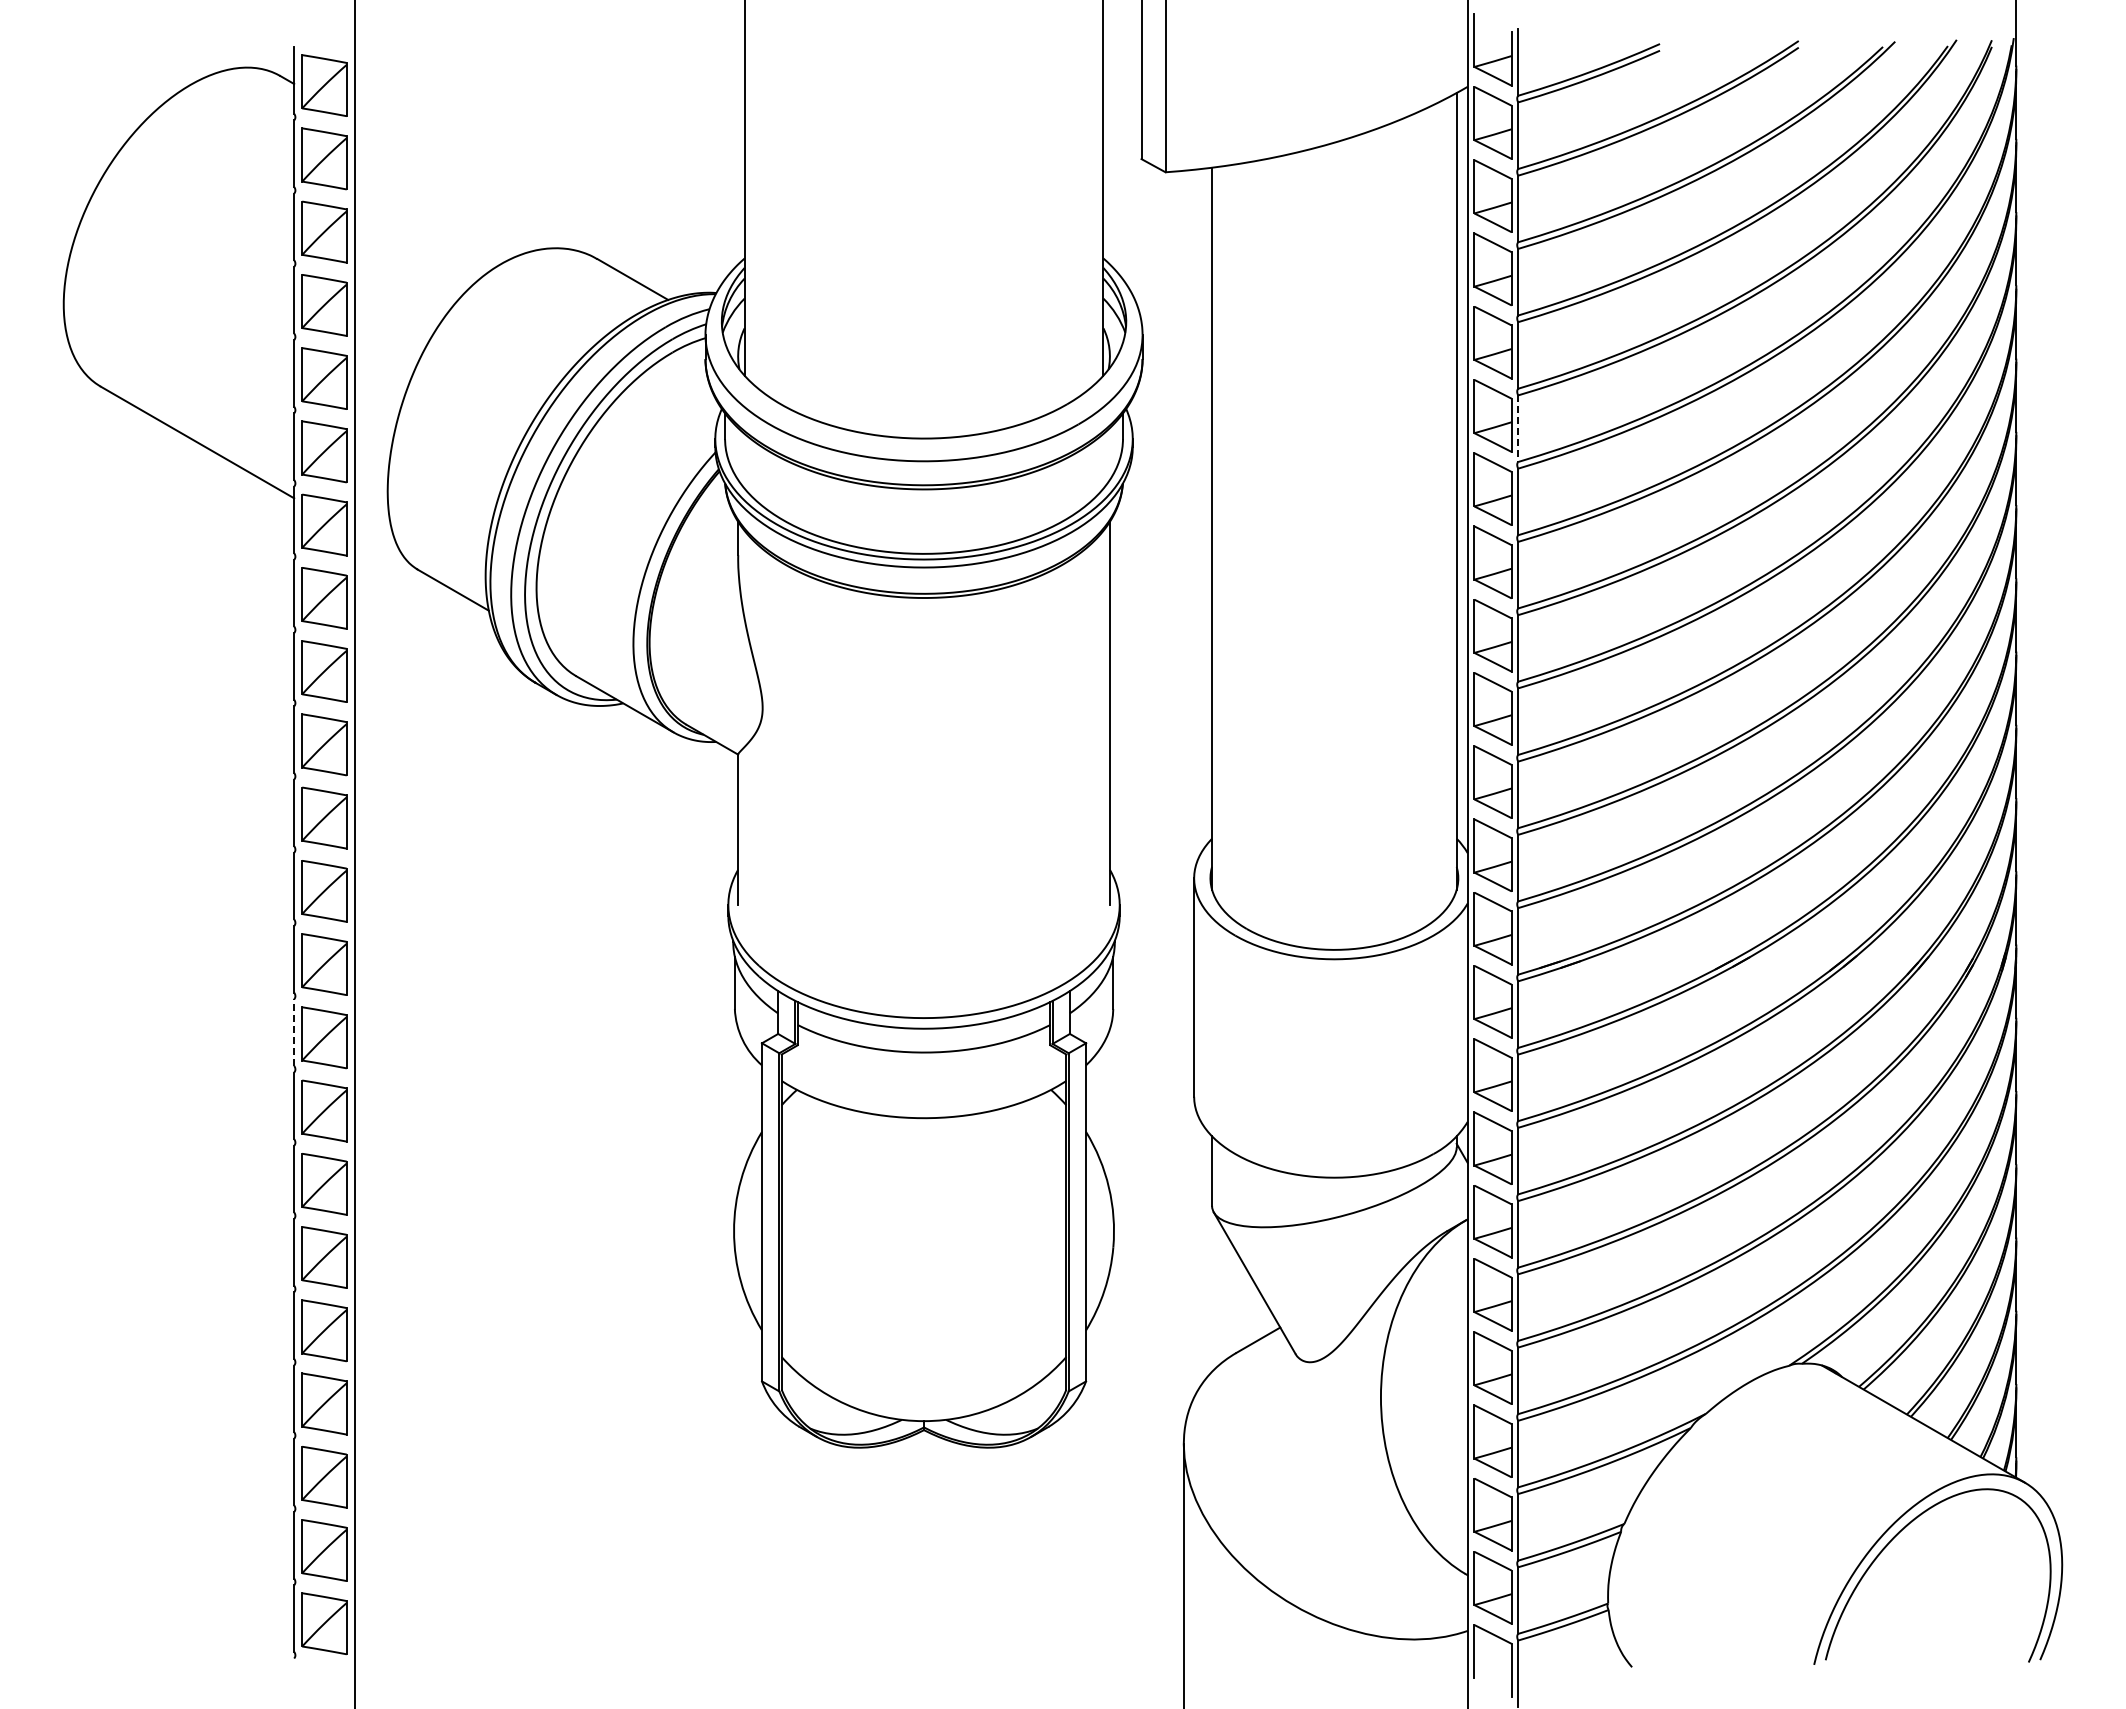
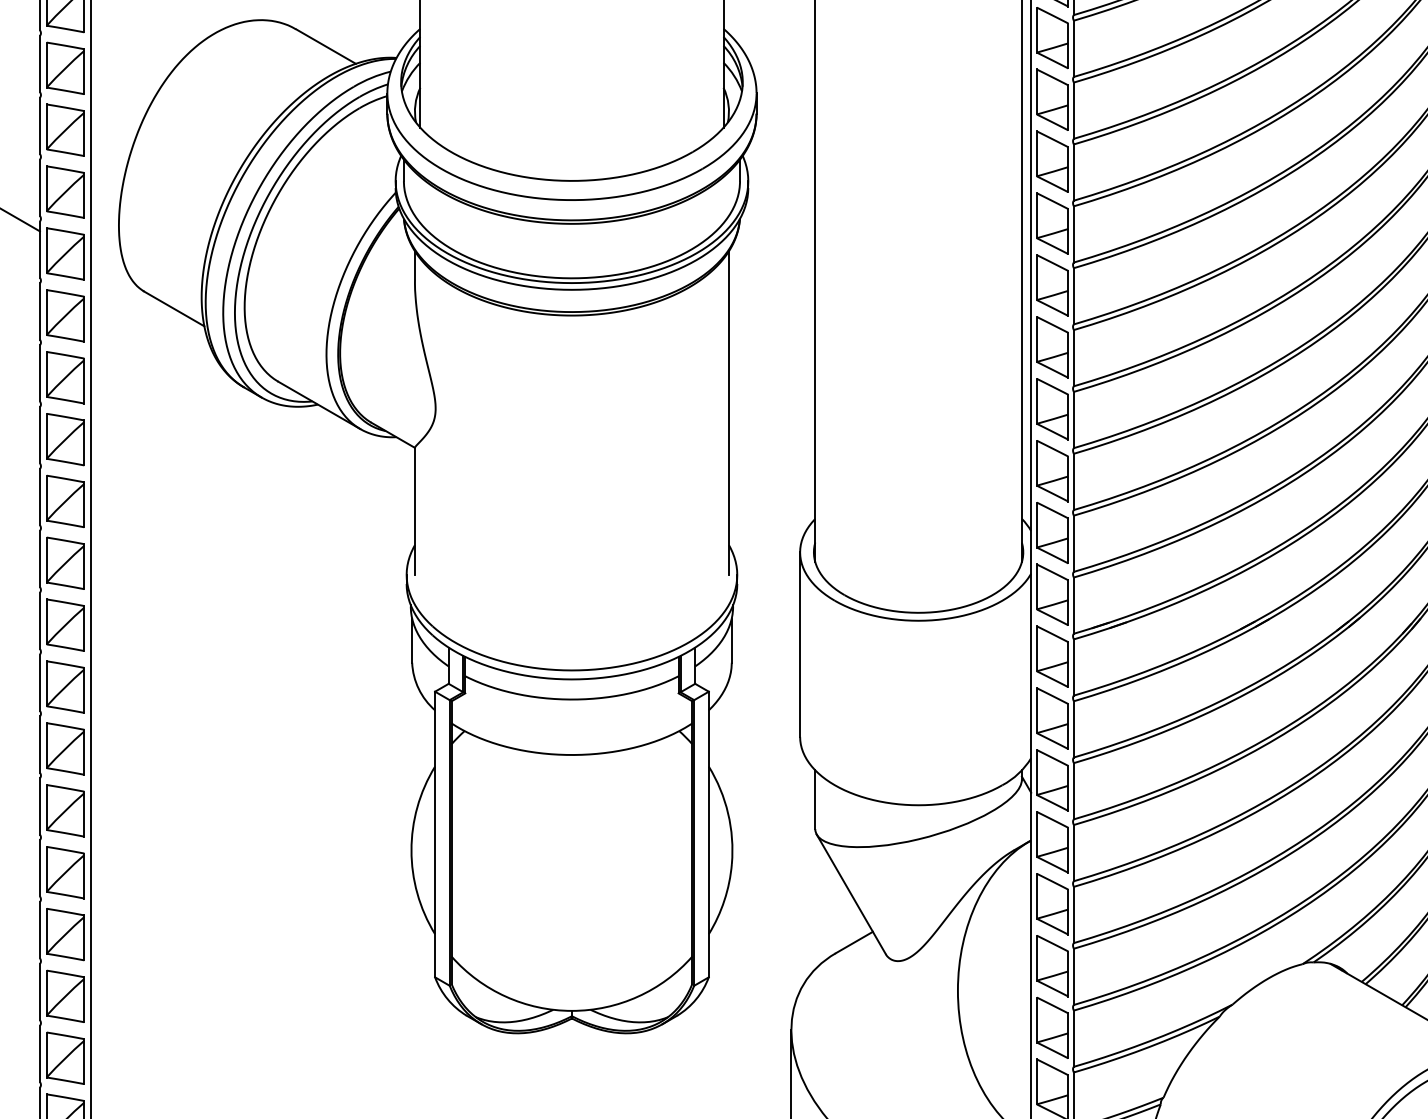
line: (1518, 429) -> (1074, 173), dashed -> solid
line: (294, 1032) -> (40, 682), dashed -> solid

